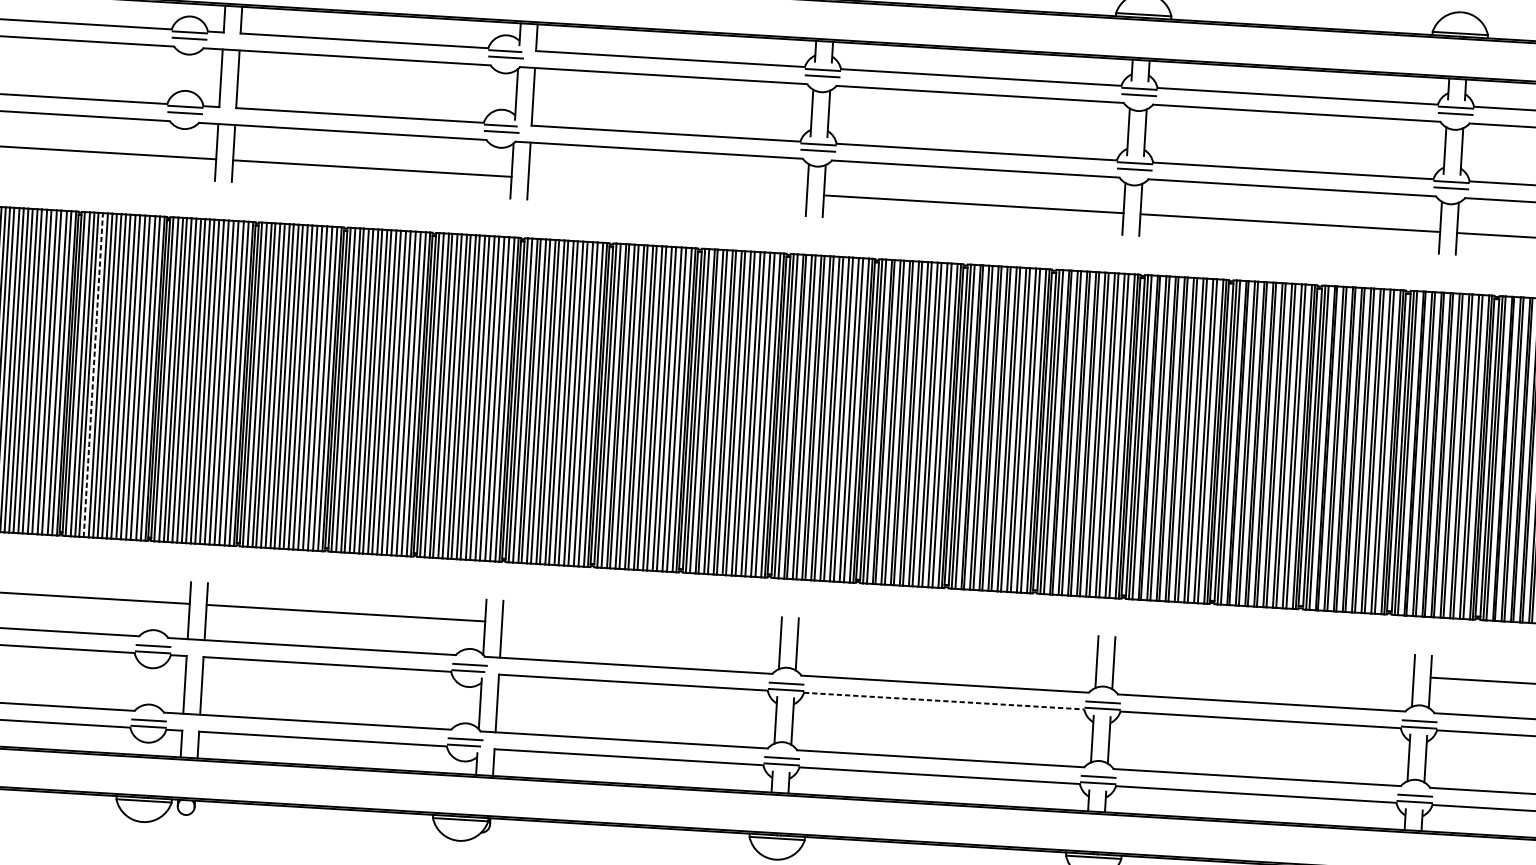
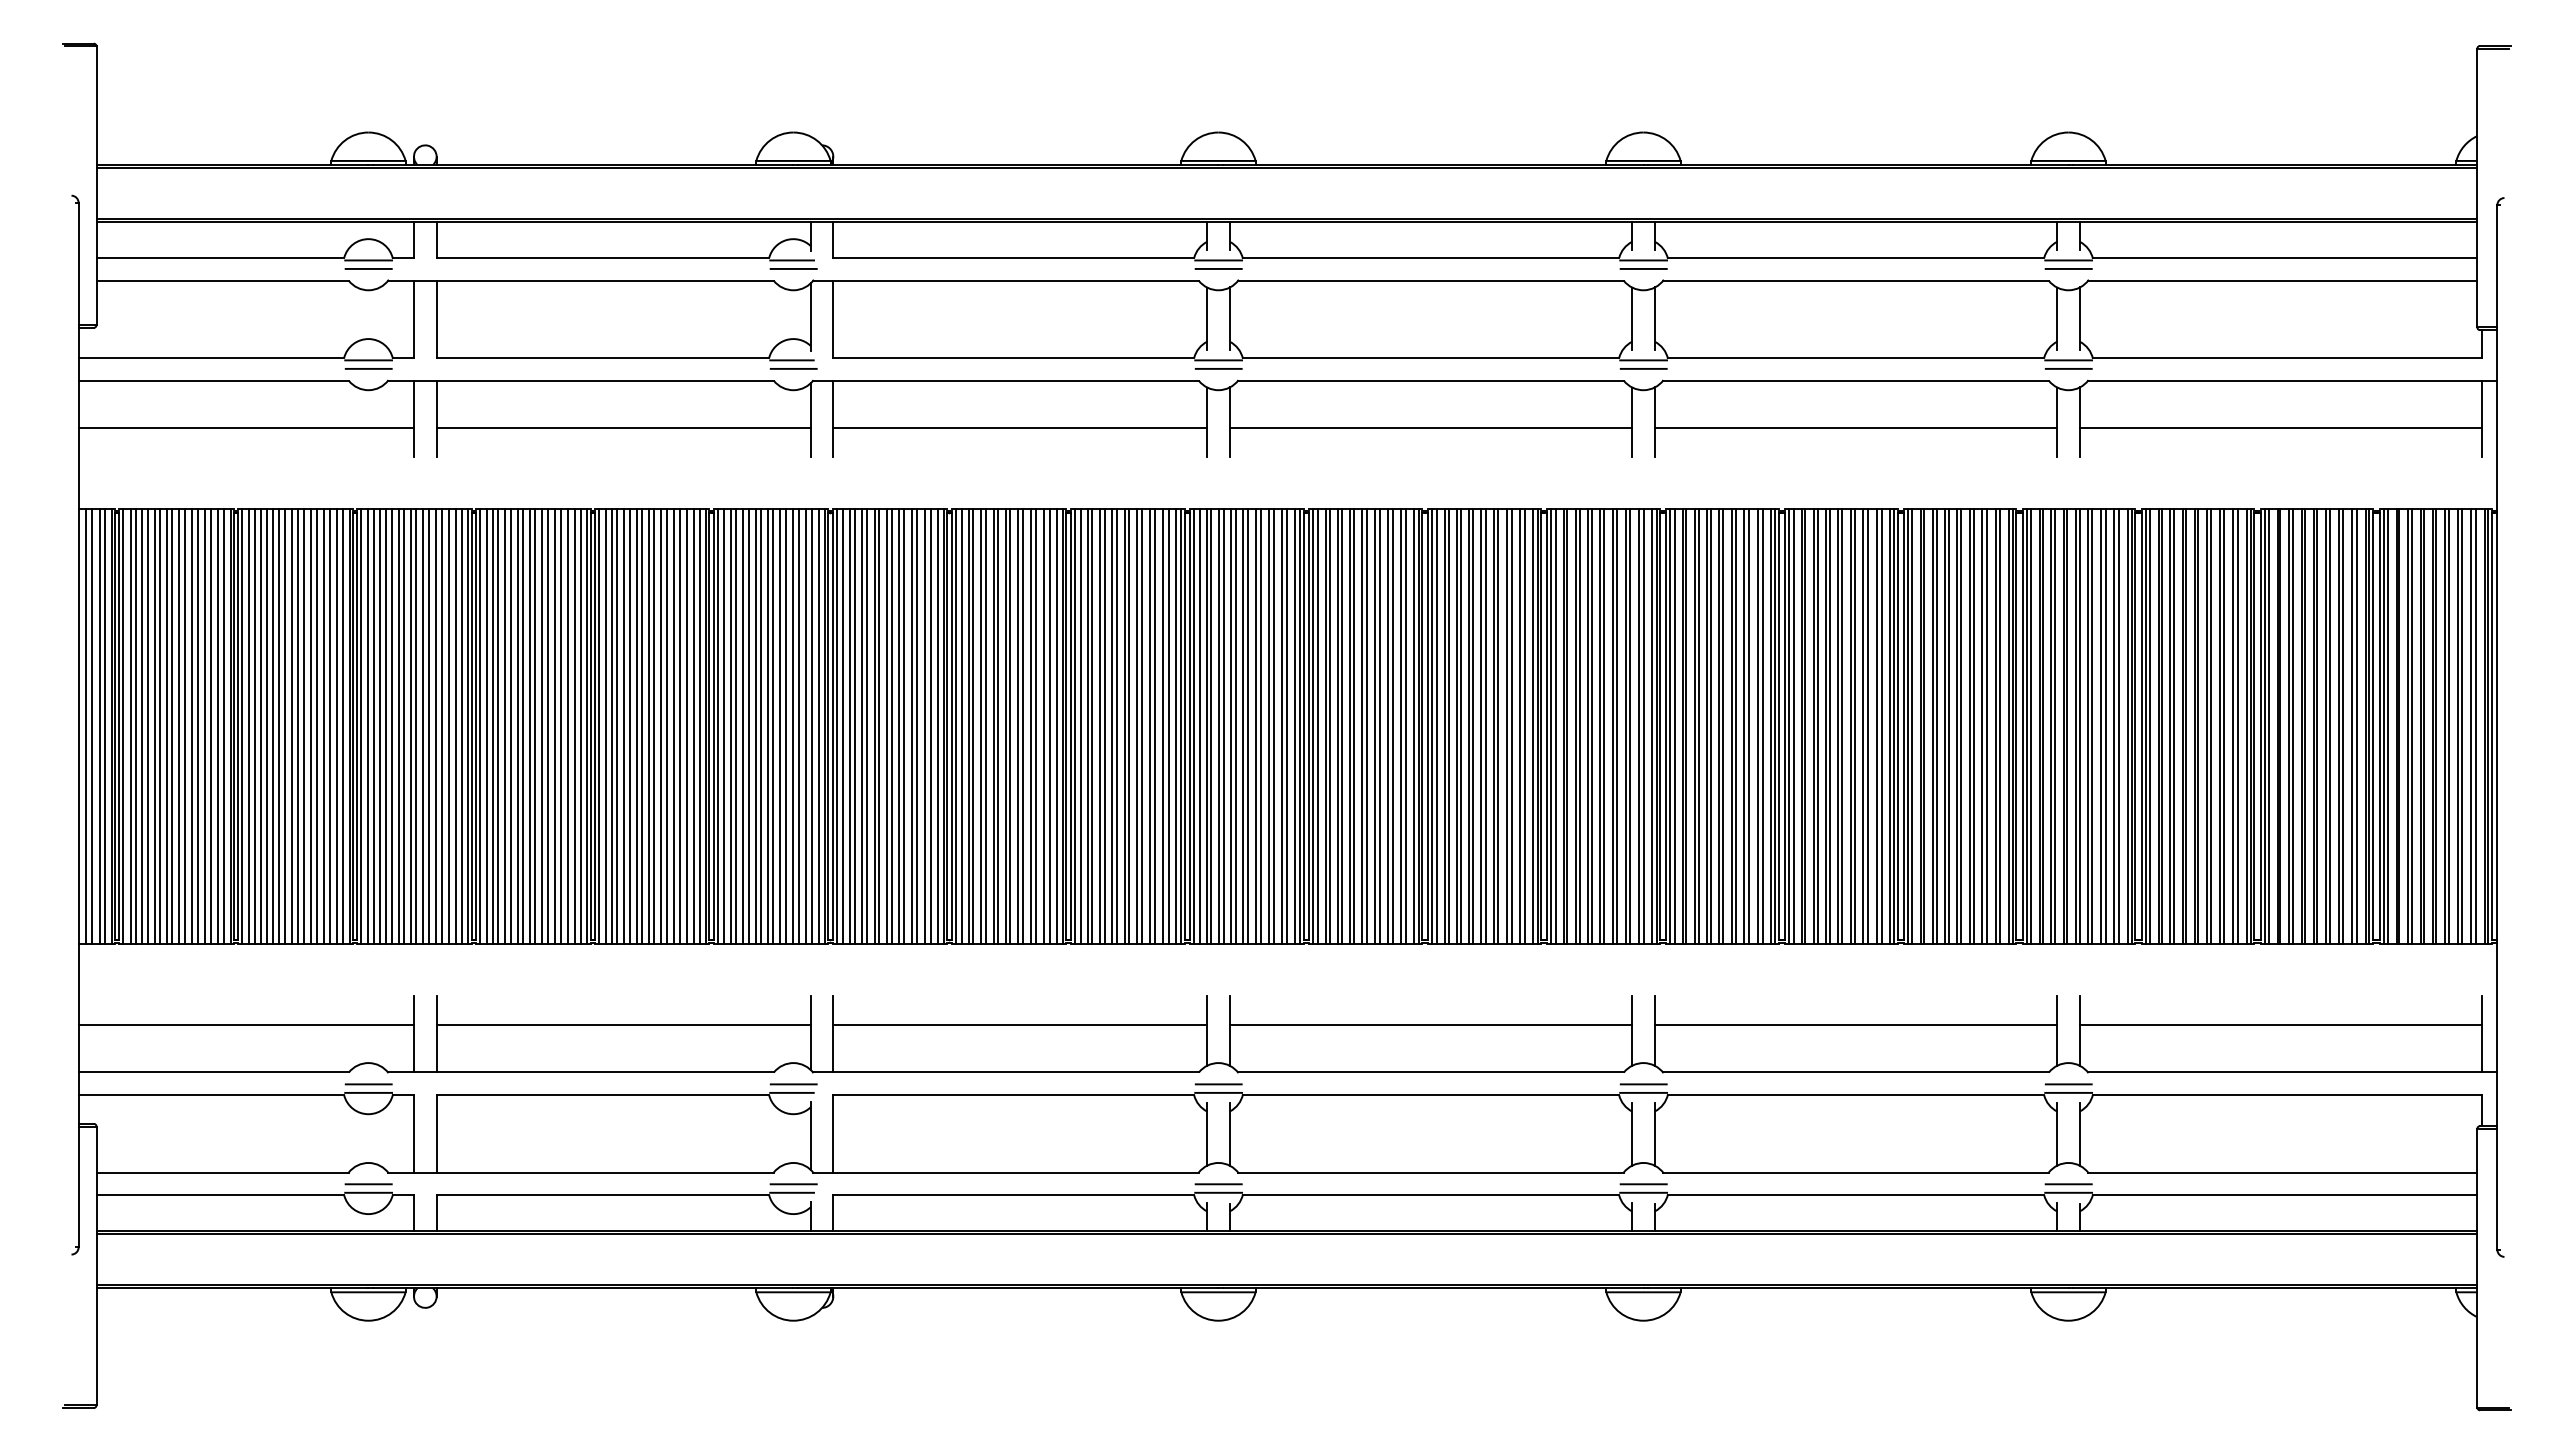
line: (667, 186) -> (1020, 428), added
line: (93, 374) -> (266, 726), dashed -> solid
line: (641, 631) -> (1020, 1025), added
line: (946, 649) -> (1430, 1025), added
line: (1263, 667) -> (1855, 1025), added
line: (944, 701) -> (1431, 1095), dashed -> solid

